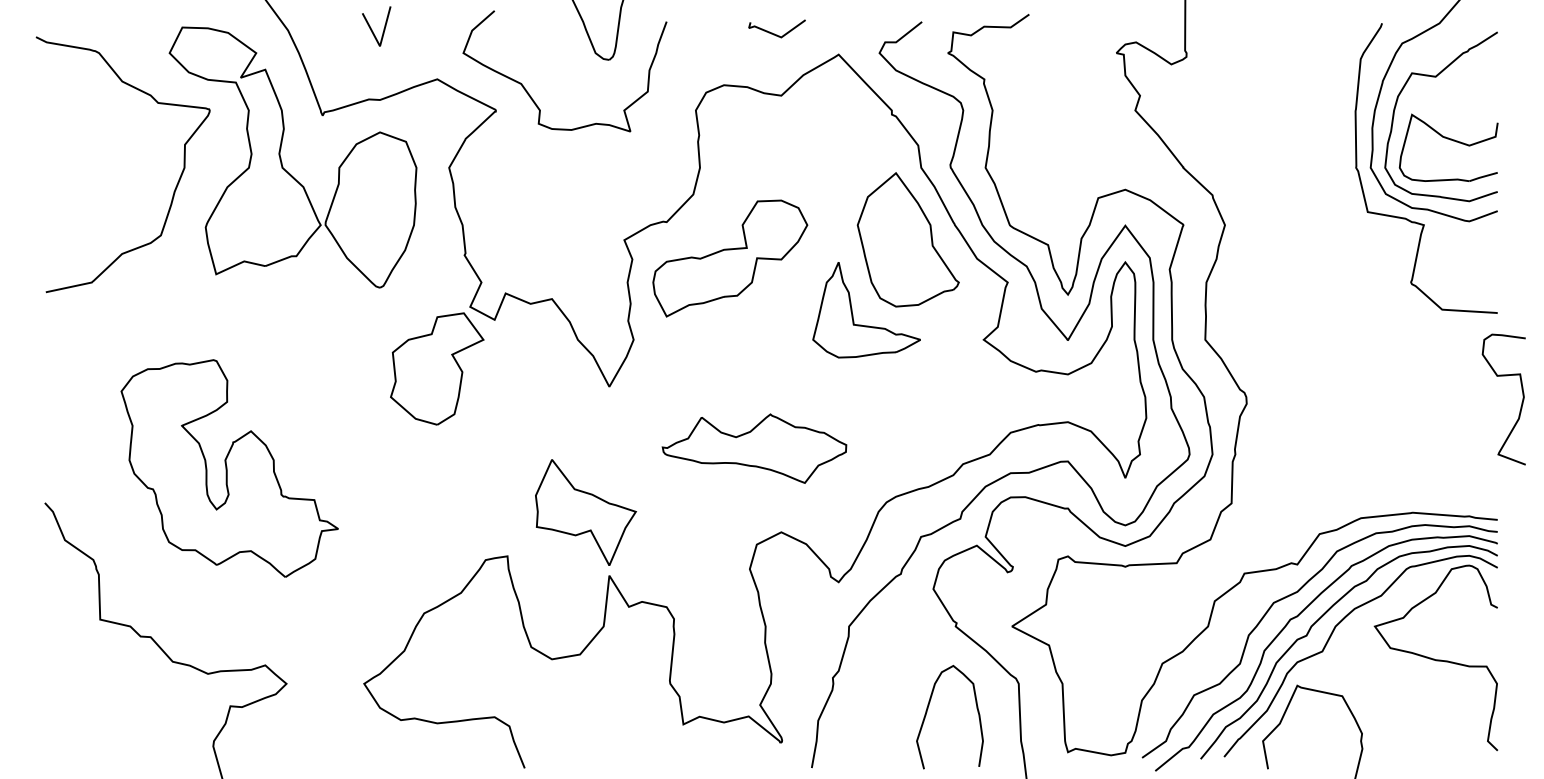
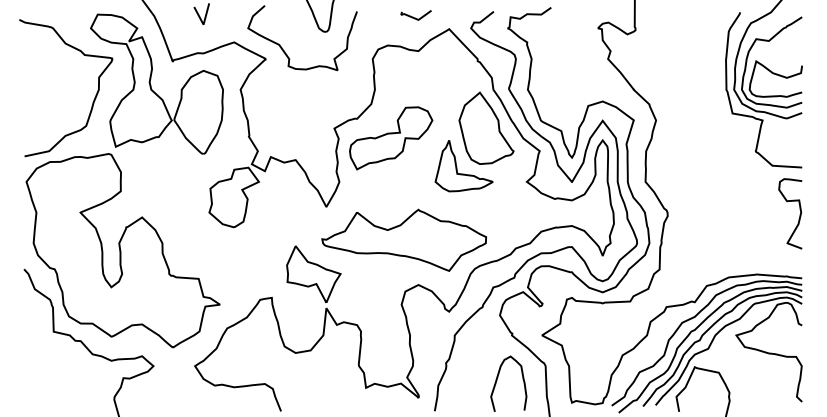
curve: (1520, 400) -> (799, 214), moved
part: (753, 447) -> (403, 239), size x1.67
part: (228, 467) -> (122, 250), size x1.67

